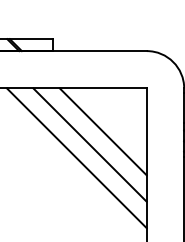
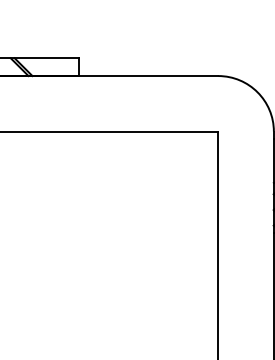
line: (102, 131) -> (152, 195), removed
line: (89, 144) -> (133, 214), removed
line: (76, 158) -> (113, 235), removed

